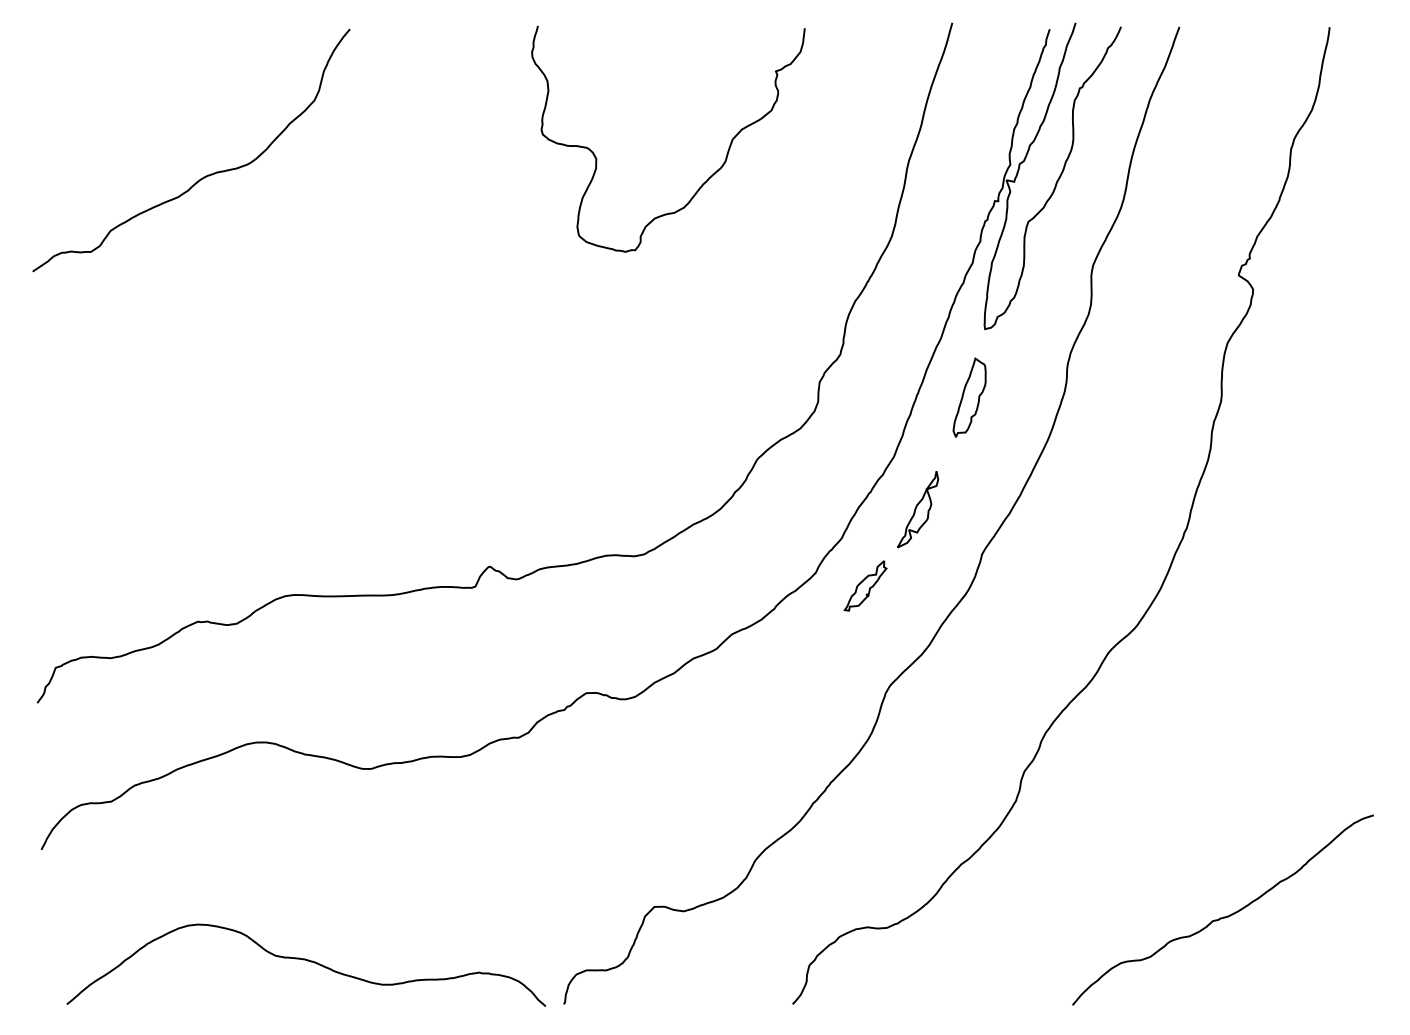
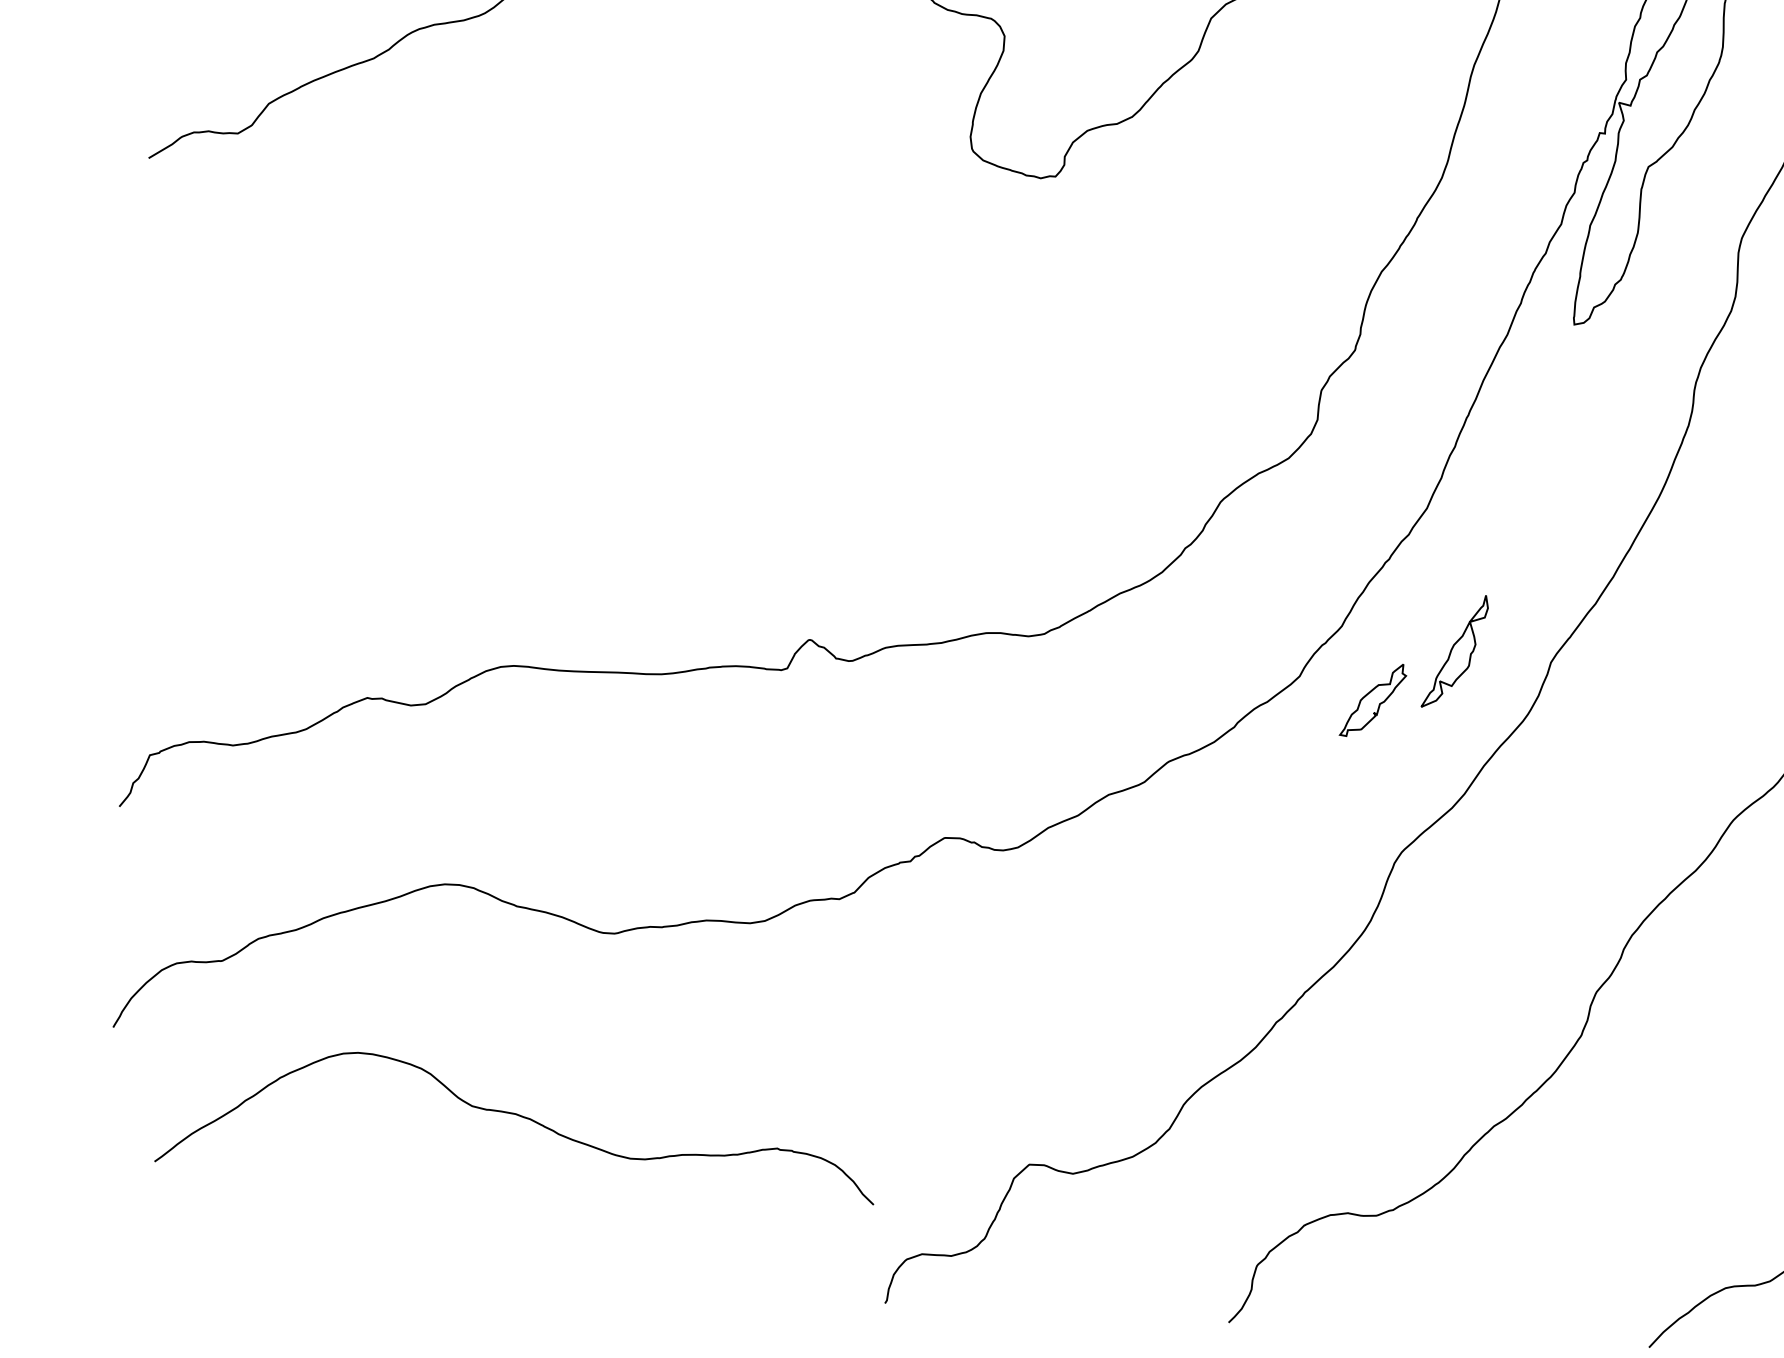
part: (969, 397) -> (1545, 425), removed
part: (918, 509) -> (1455, 651), moved
curve: (307, 961) -> (519, 1117), moved

